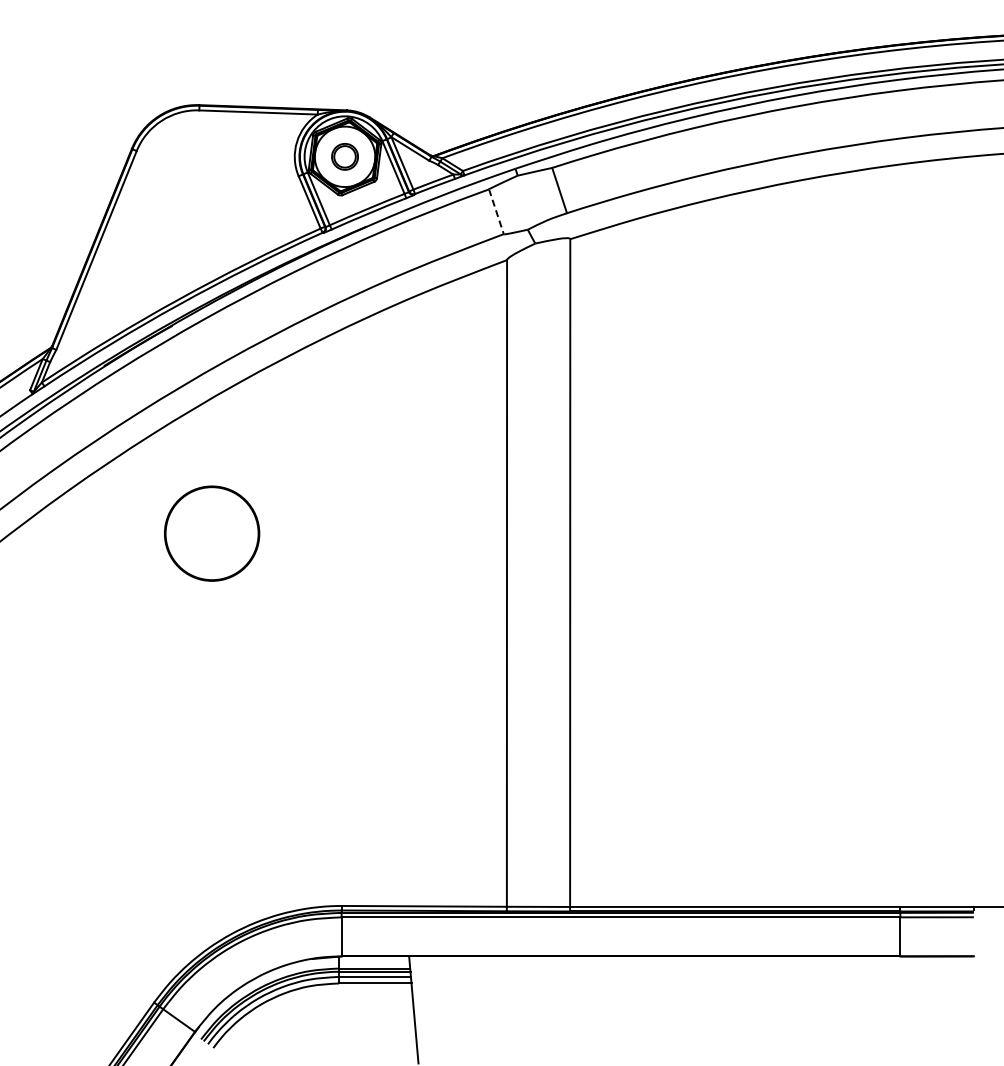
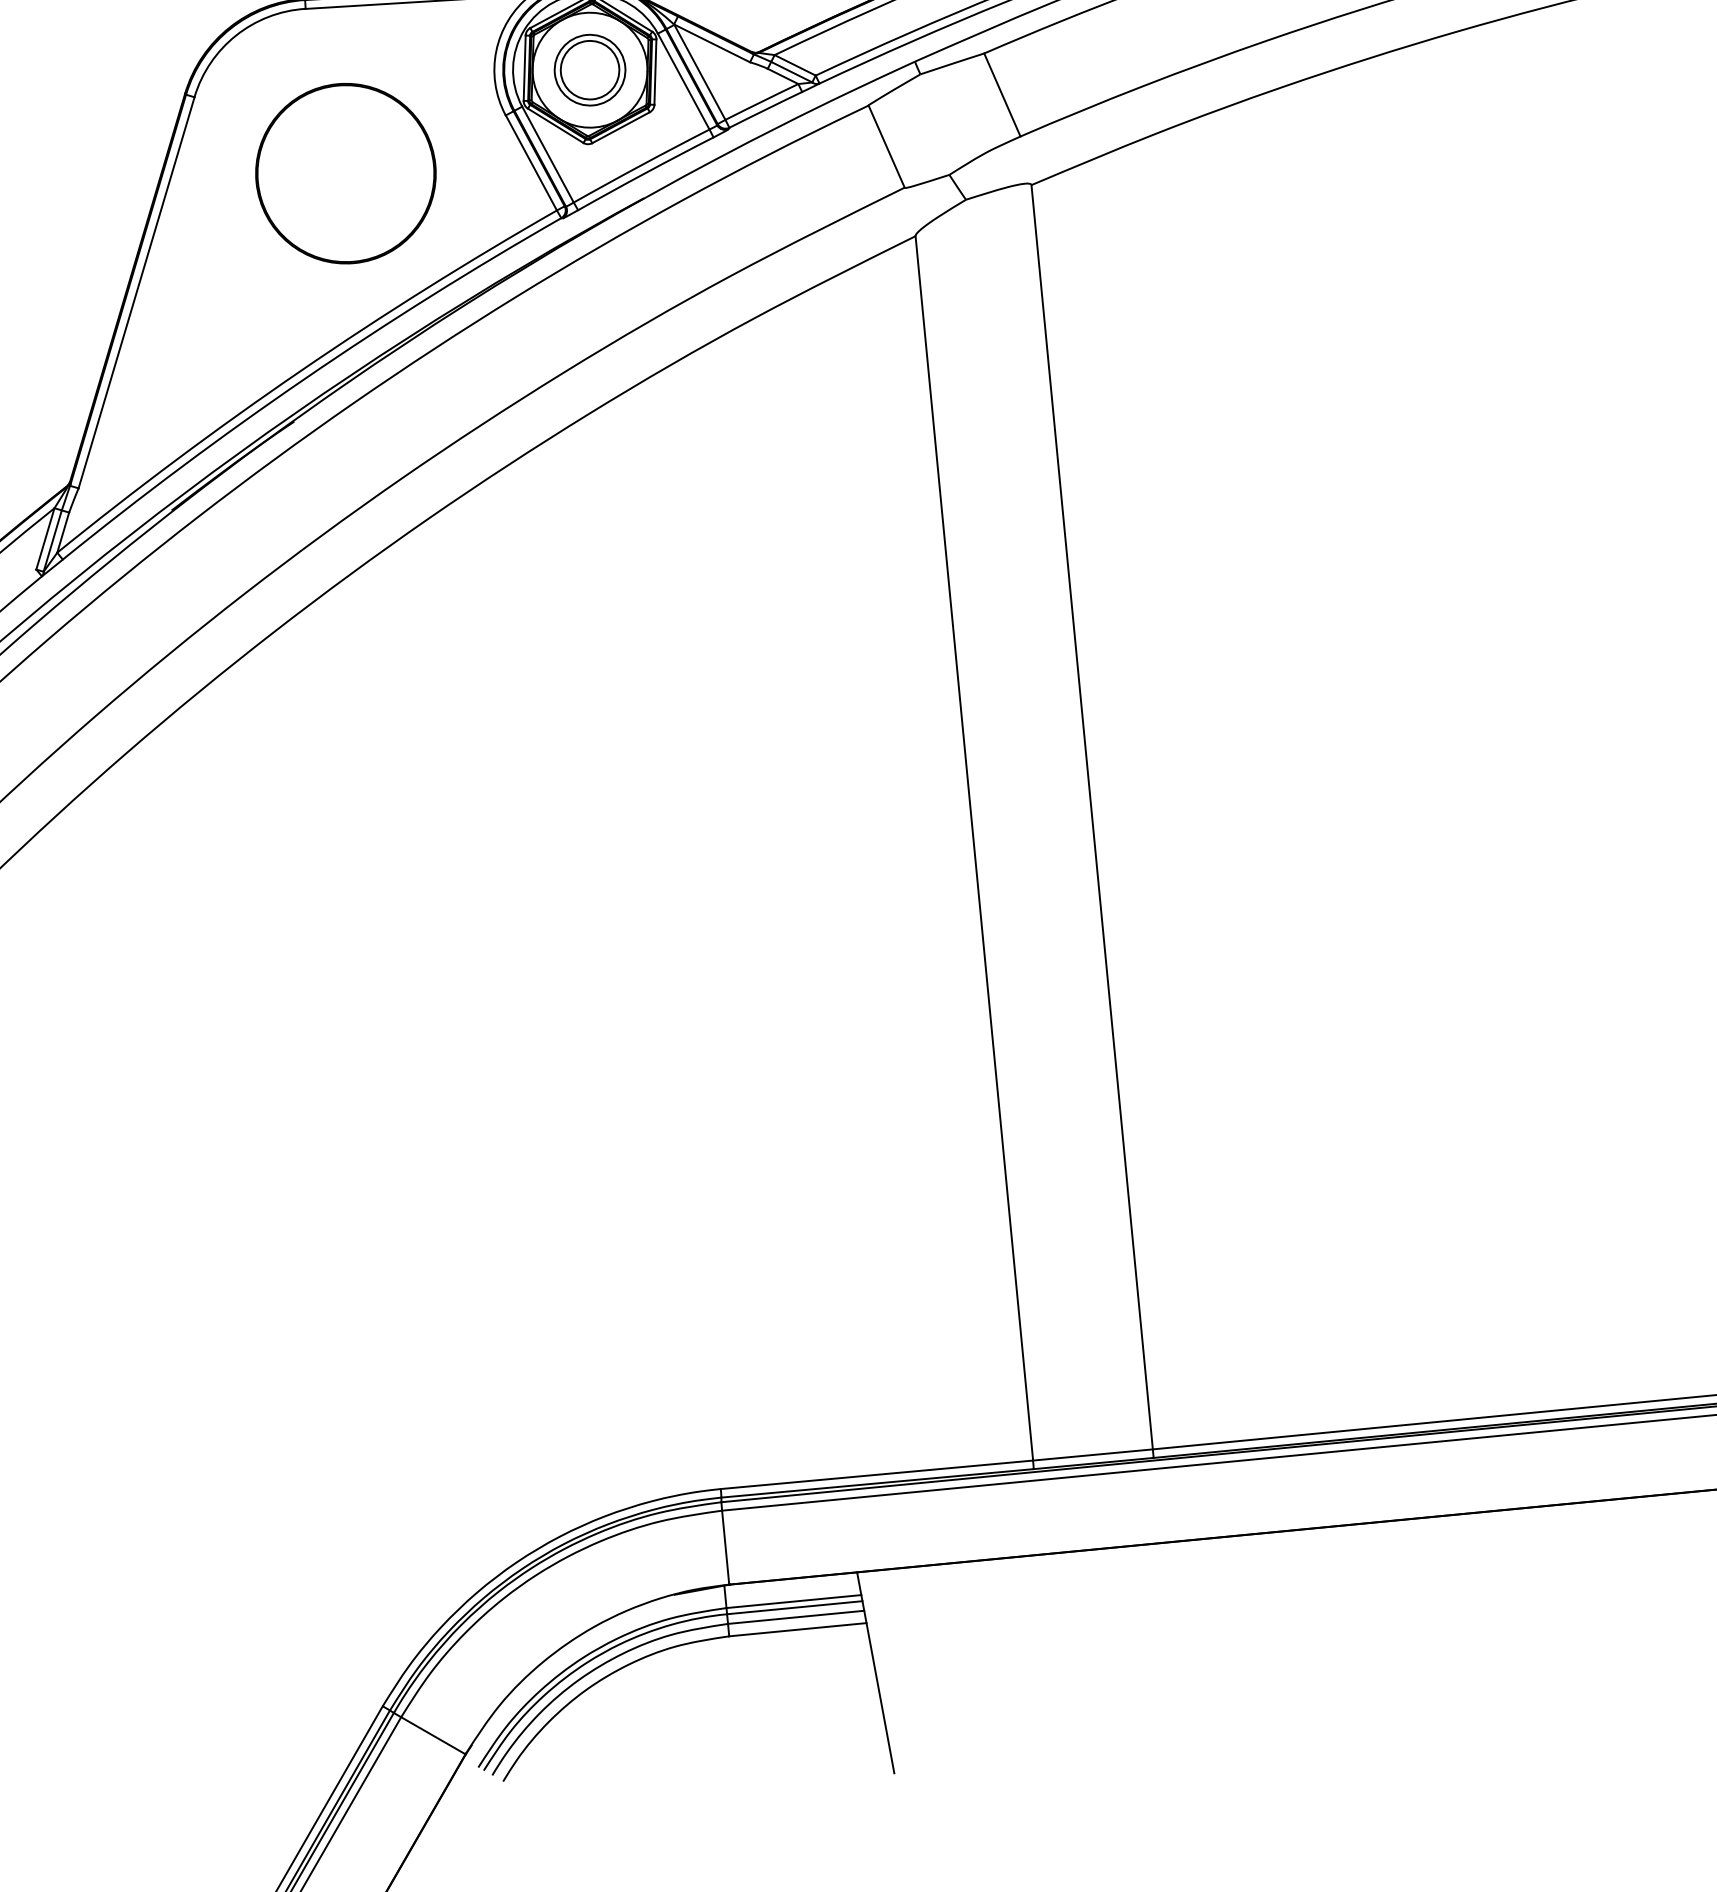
part: (344, 156) -> (588, 69), size x1.43
line: (496, 211) -> (886, 146), dashed -> solid
circle: (212, 533) -> (346, 173), moved

